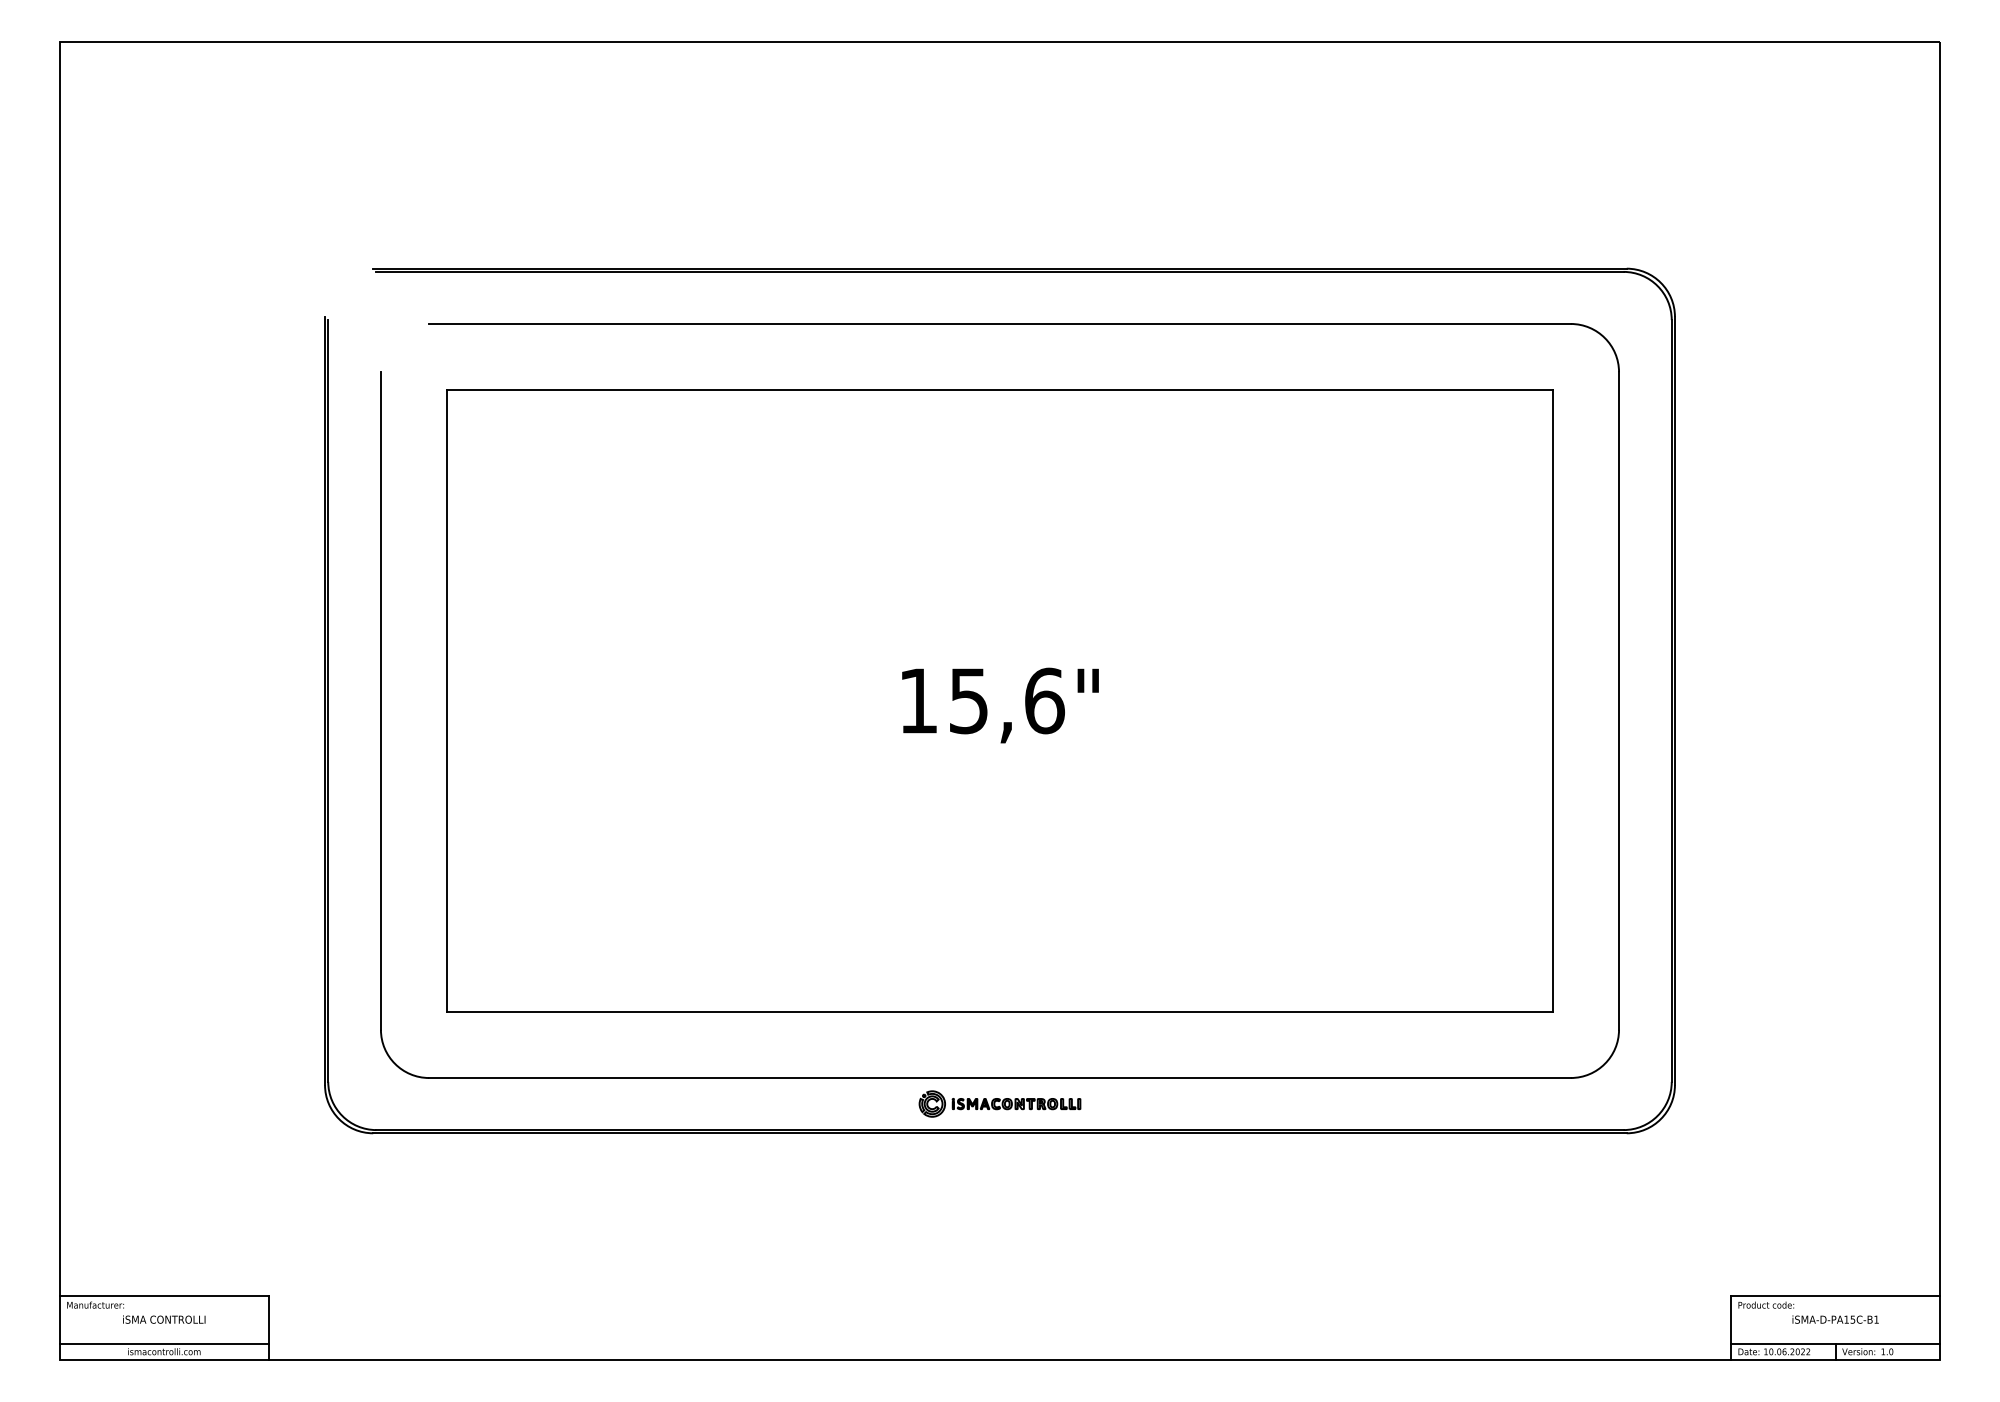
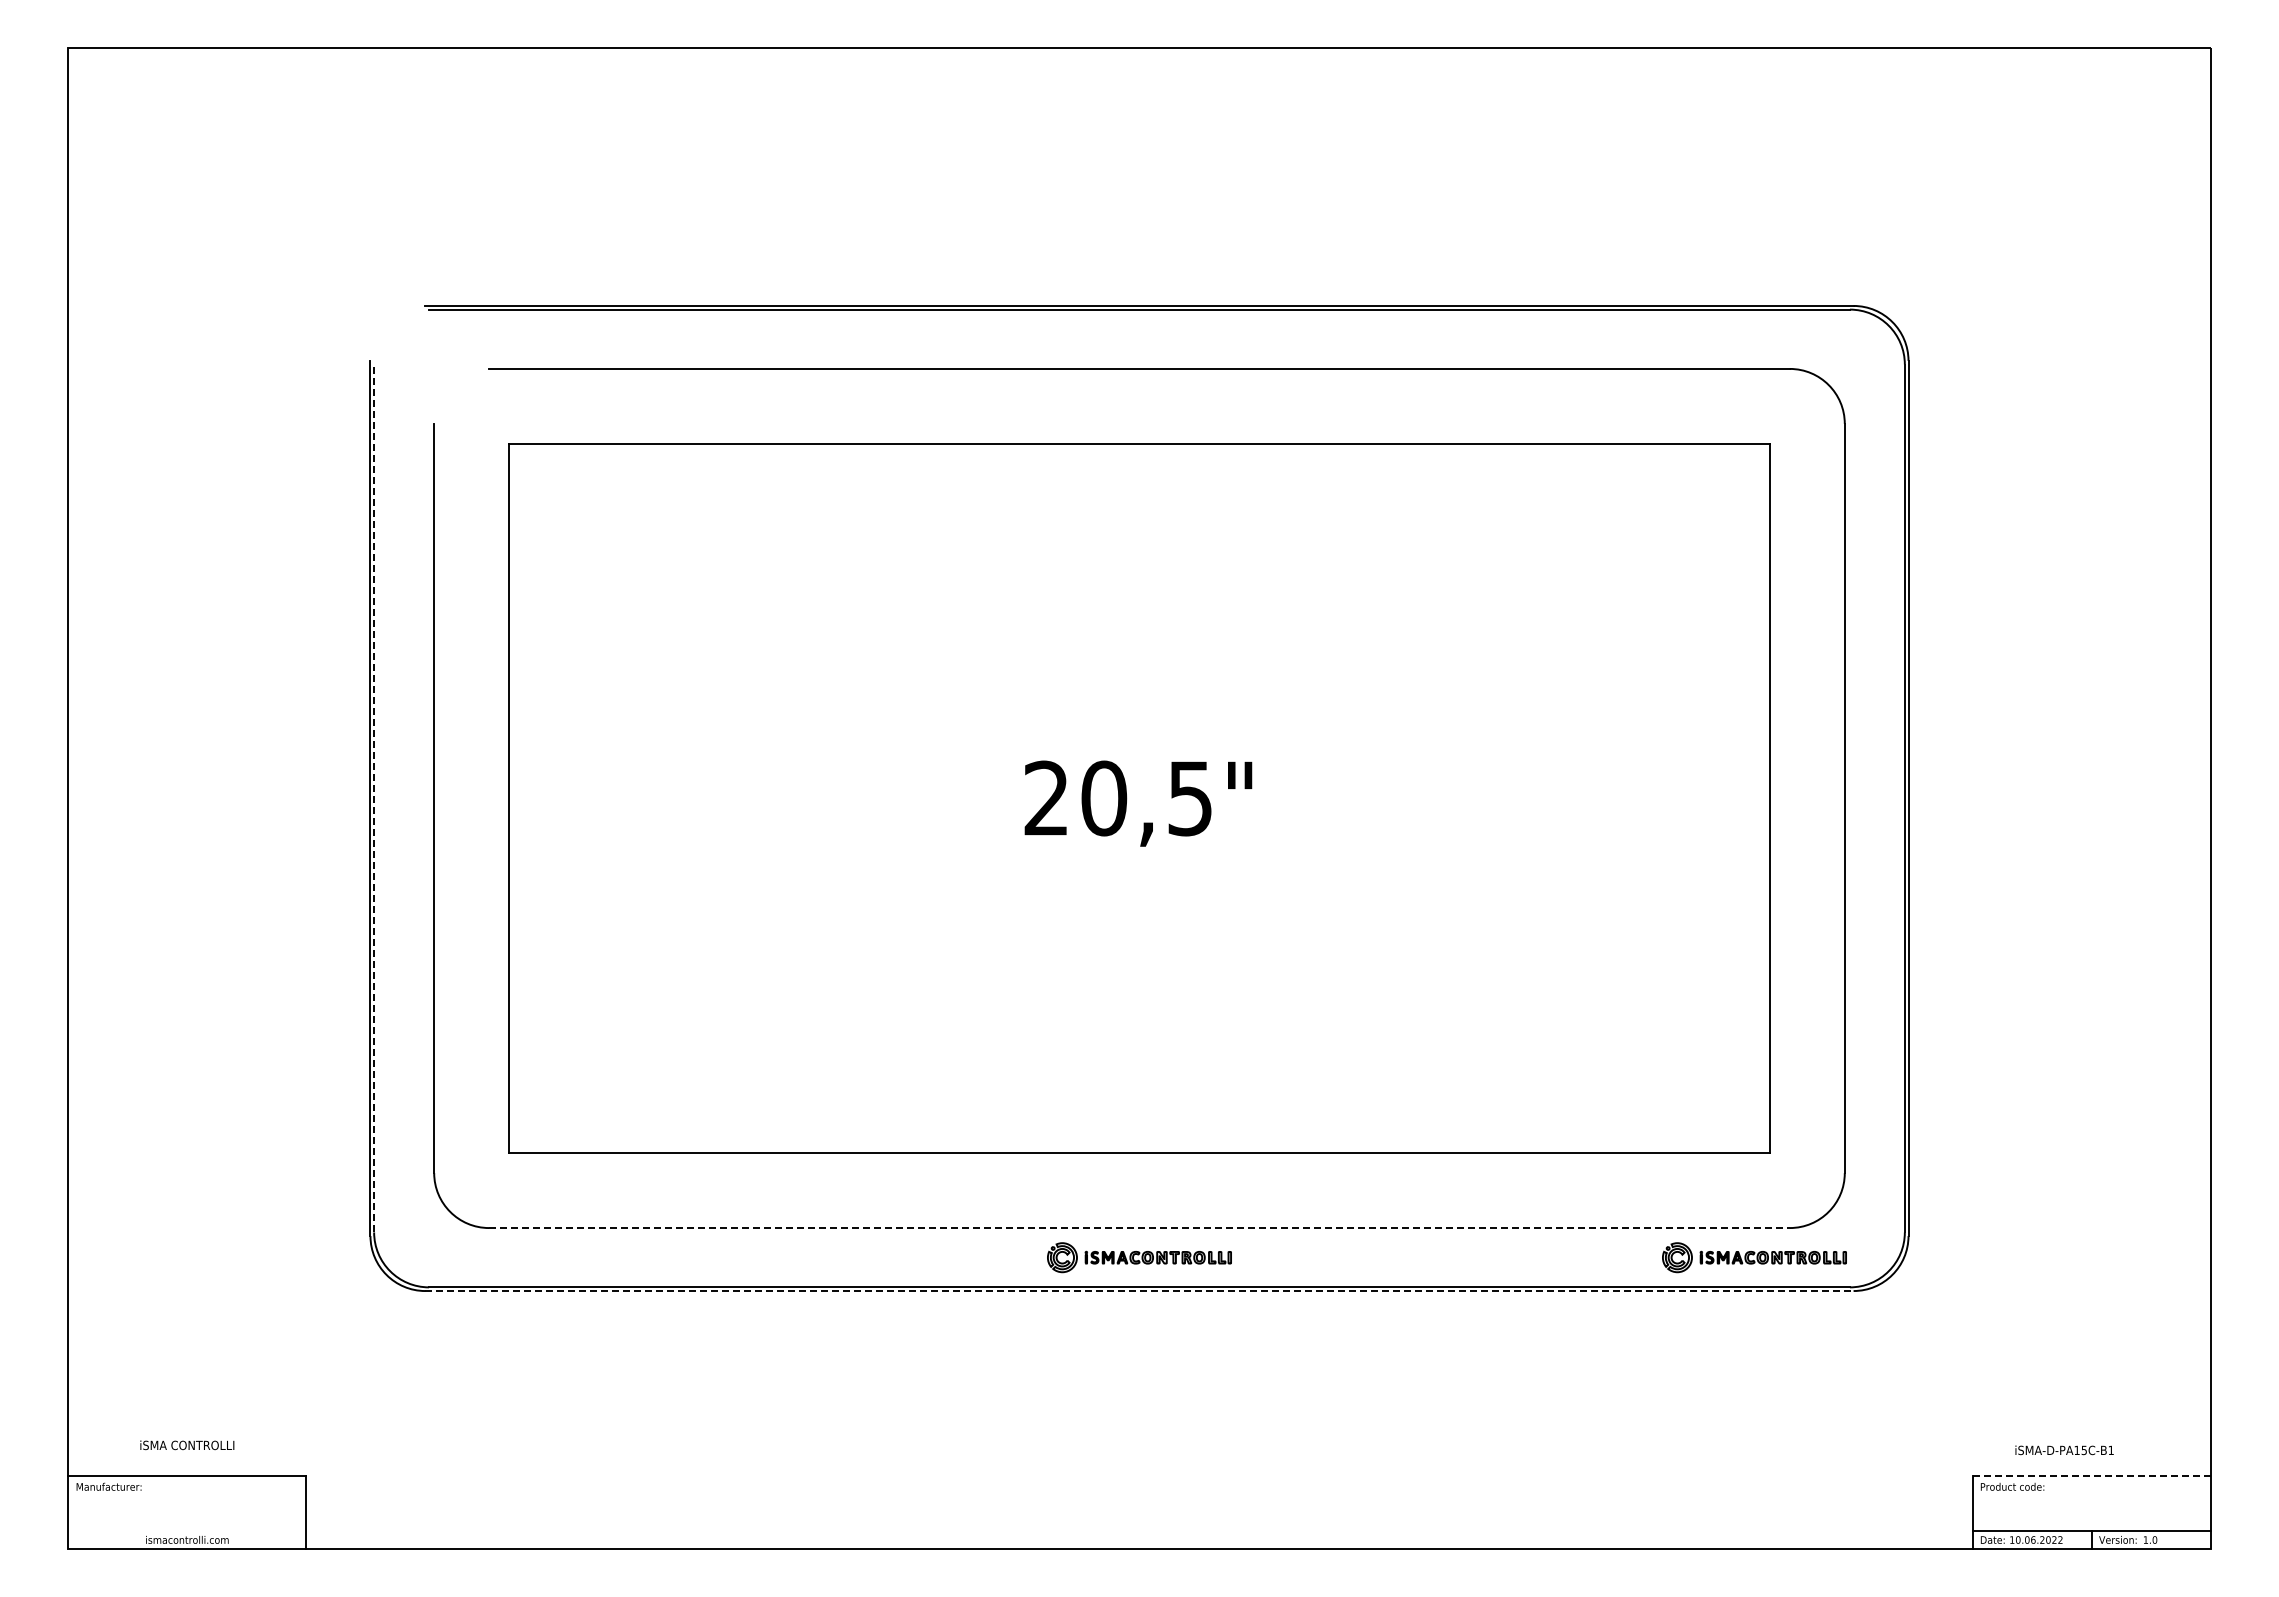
line: (328, 701) -> (374, 798), solid -> dashed
text: (981, 701) -> (1118, 798), 15,6" -> 20,5"
line: (1000, 1078) -> (1139, 1228), solid -> dashed
part: (1539, 1103) -> (1754, 1257), added
line: (1000, 1133) -> (1139, 1291), solid -> dashed
line: (1836, 1295) -> (2092, 1475), solid -> dashed
text: (164, 1319) -> (187, 1445), moved
text: (1835, 1319) -> (2064, 1450), moved
line: (164, 1343) -> (187, 1530), removed

